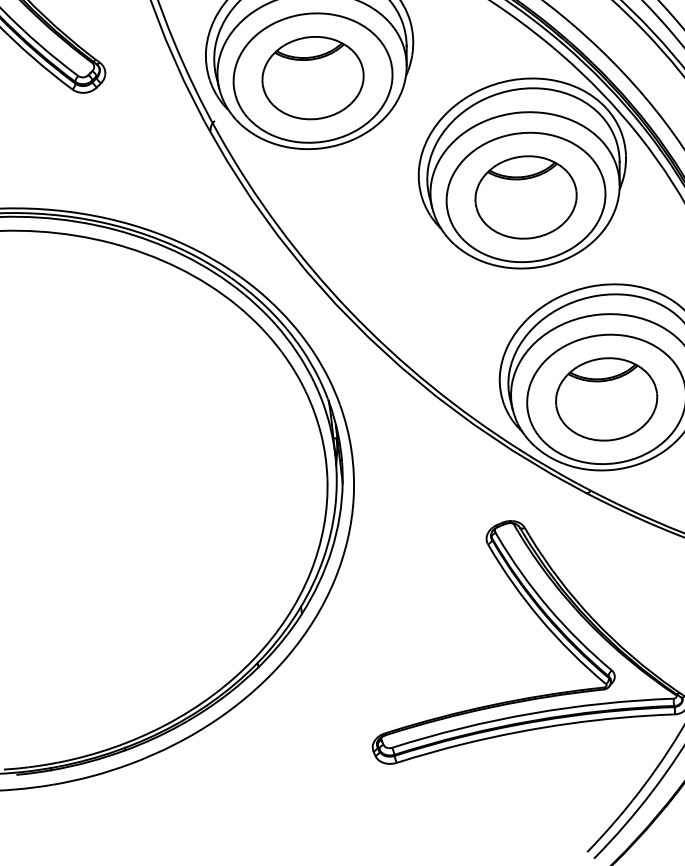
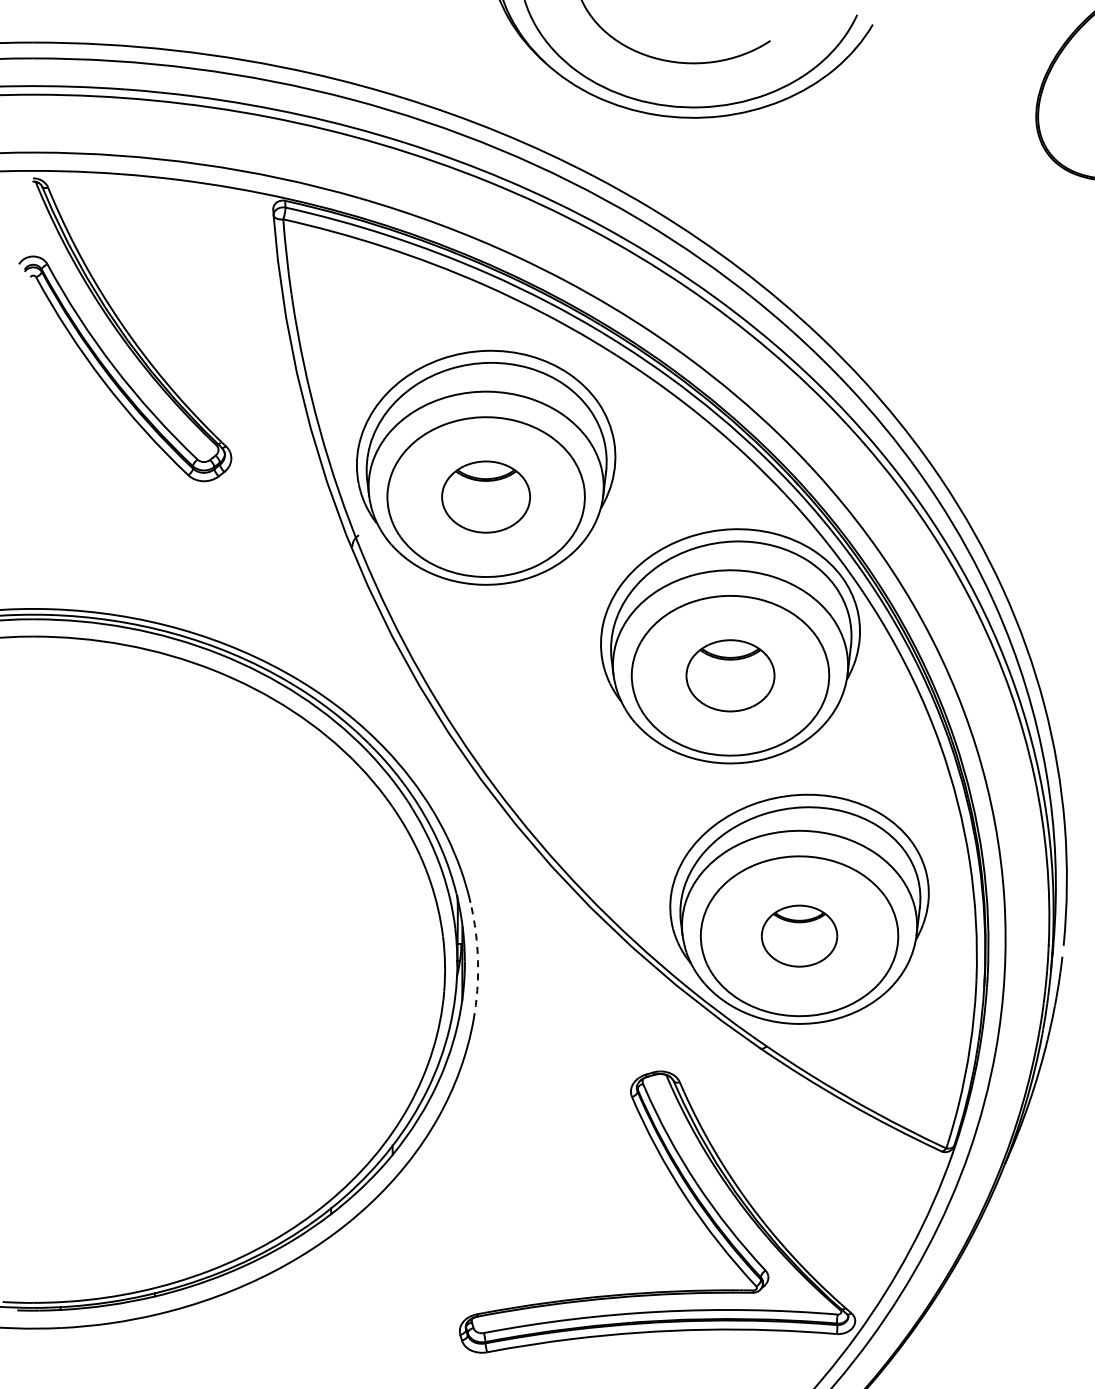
part: (312, 77) -> (485, 496), size x0.7
part: (526, 197) -> (730, 675), size x0.7
part: (606, 398) -> (799, 935), size x0.6
arc: (351, 450) -> (478, 961), solid -> dashed

